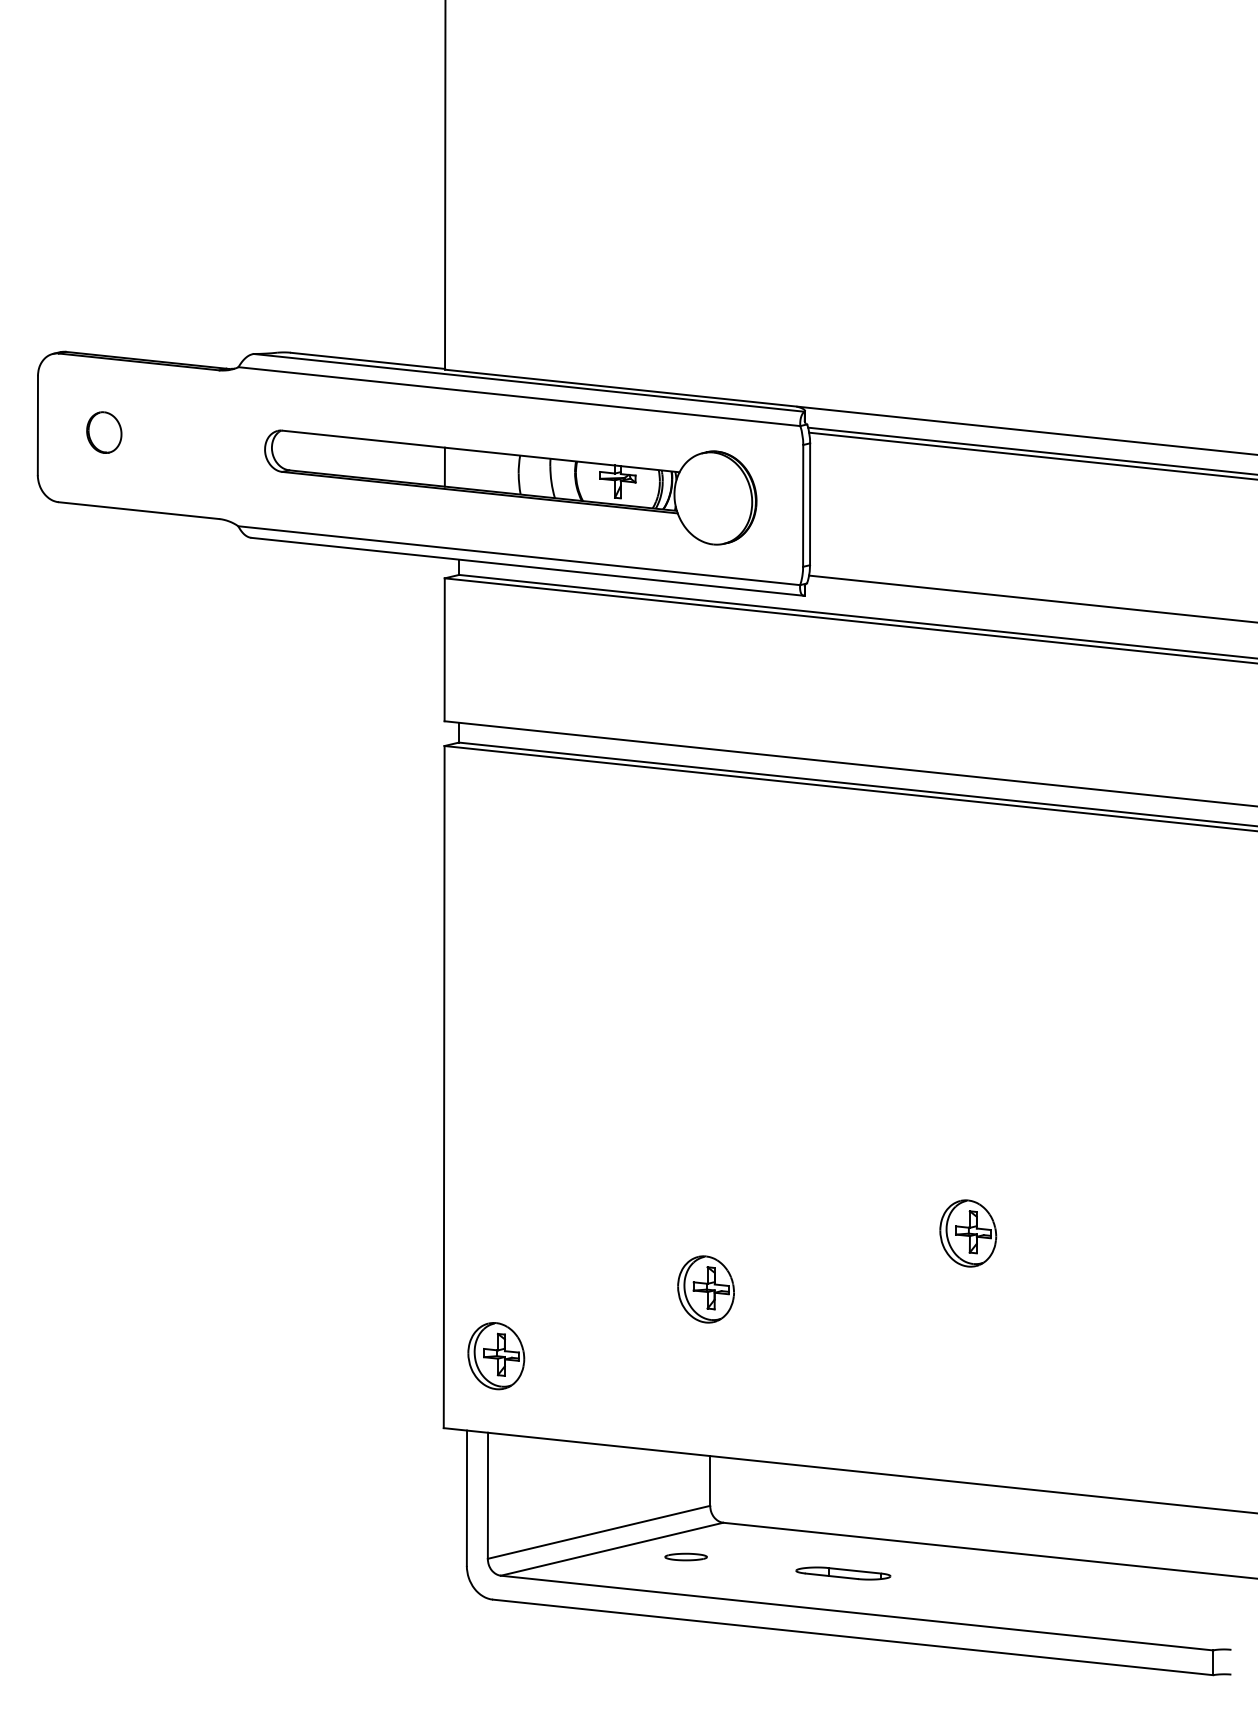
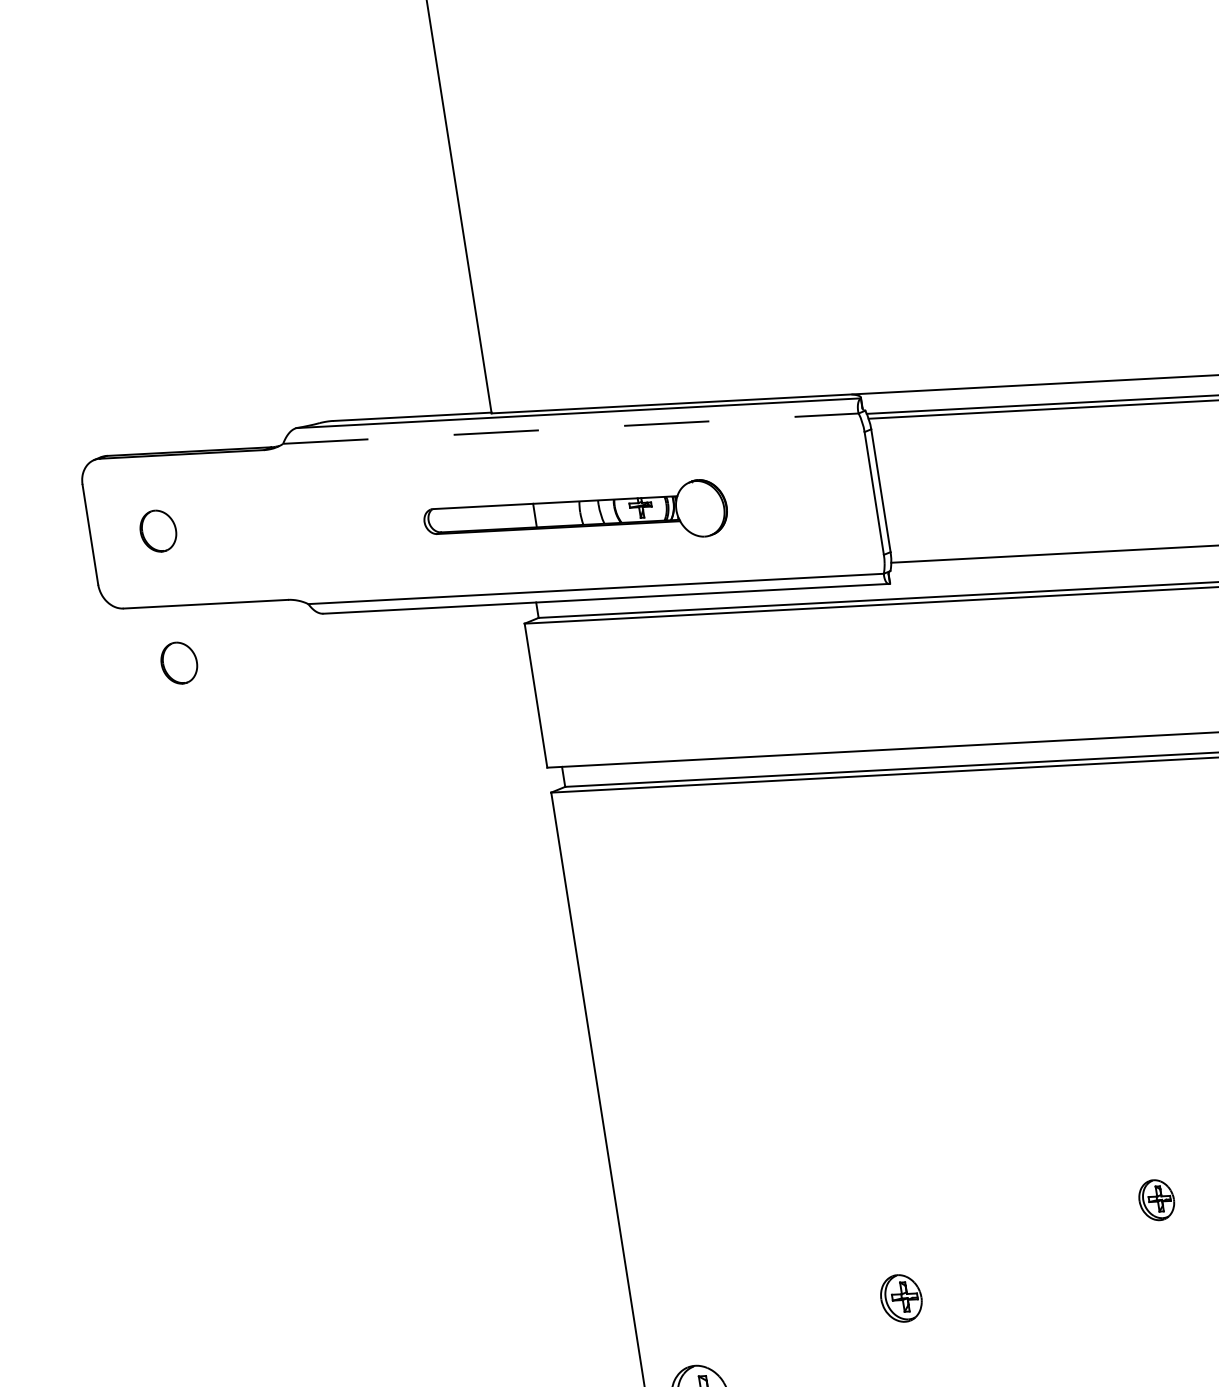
line: (519, 396) -> (570, 428), solid -> dashed
part: (510, 487) -> (576, 521), size x0.6
part: (104, 563) -> (179, 662), added
part: (968, 1233) -> (1156, 1200), size x0.6
part: (705, 1289) -> (900, 1298), size x0.7

